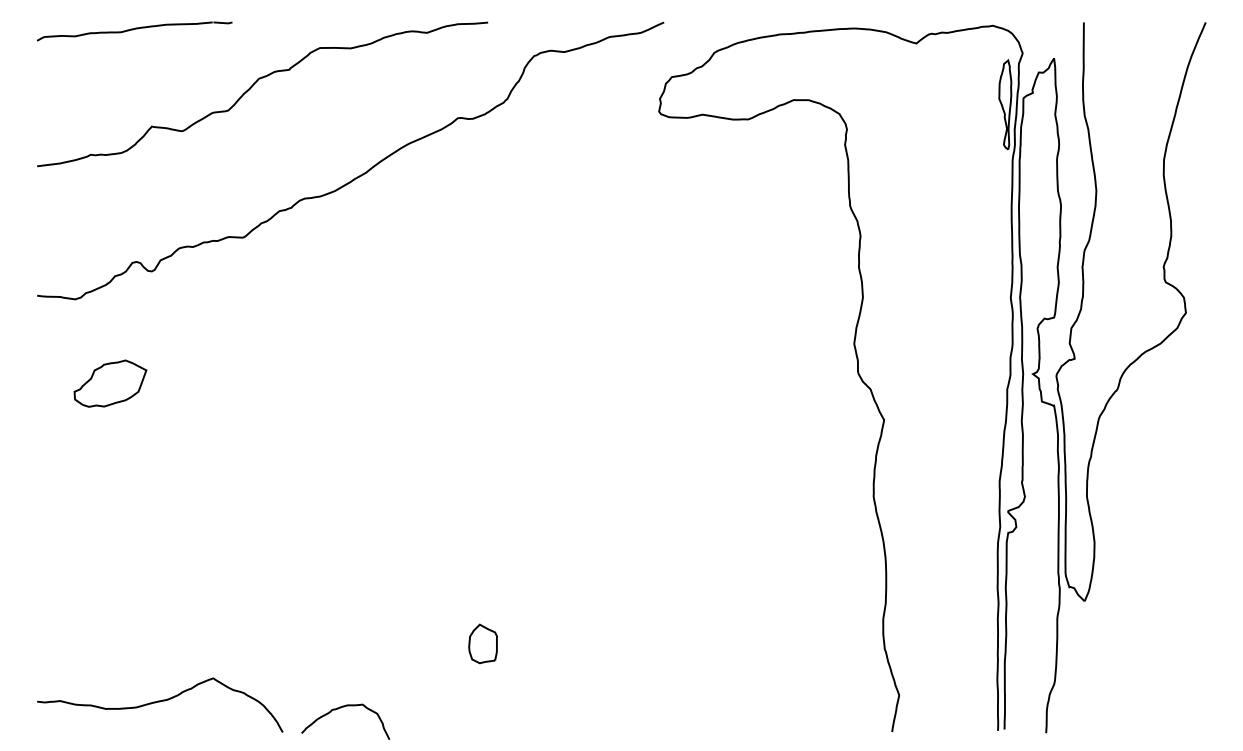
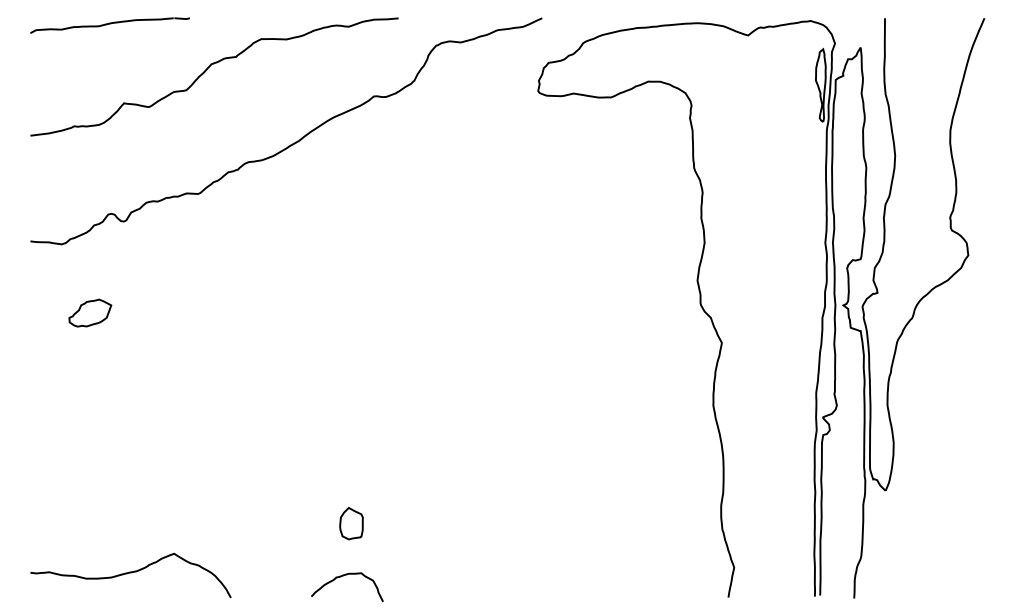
part: (110, 382) -> (90, 312), size x0.71
part: (483, 643) -> (351, 523), moved
curve: (340, 708) -> (343, 576), moved

